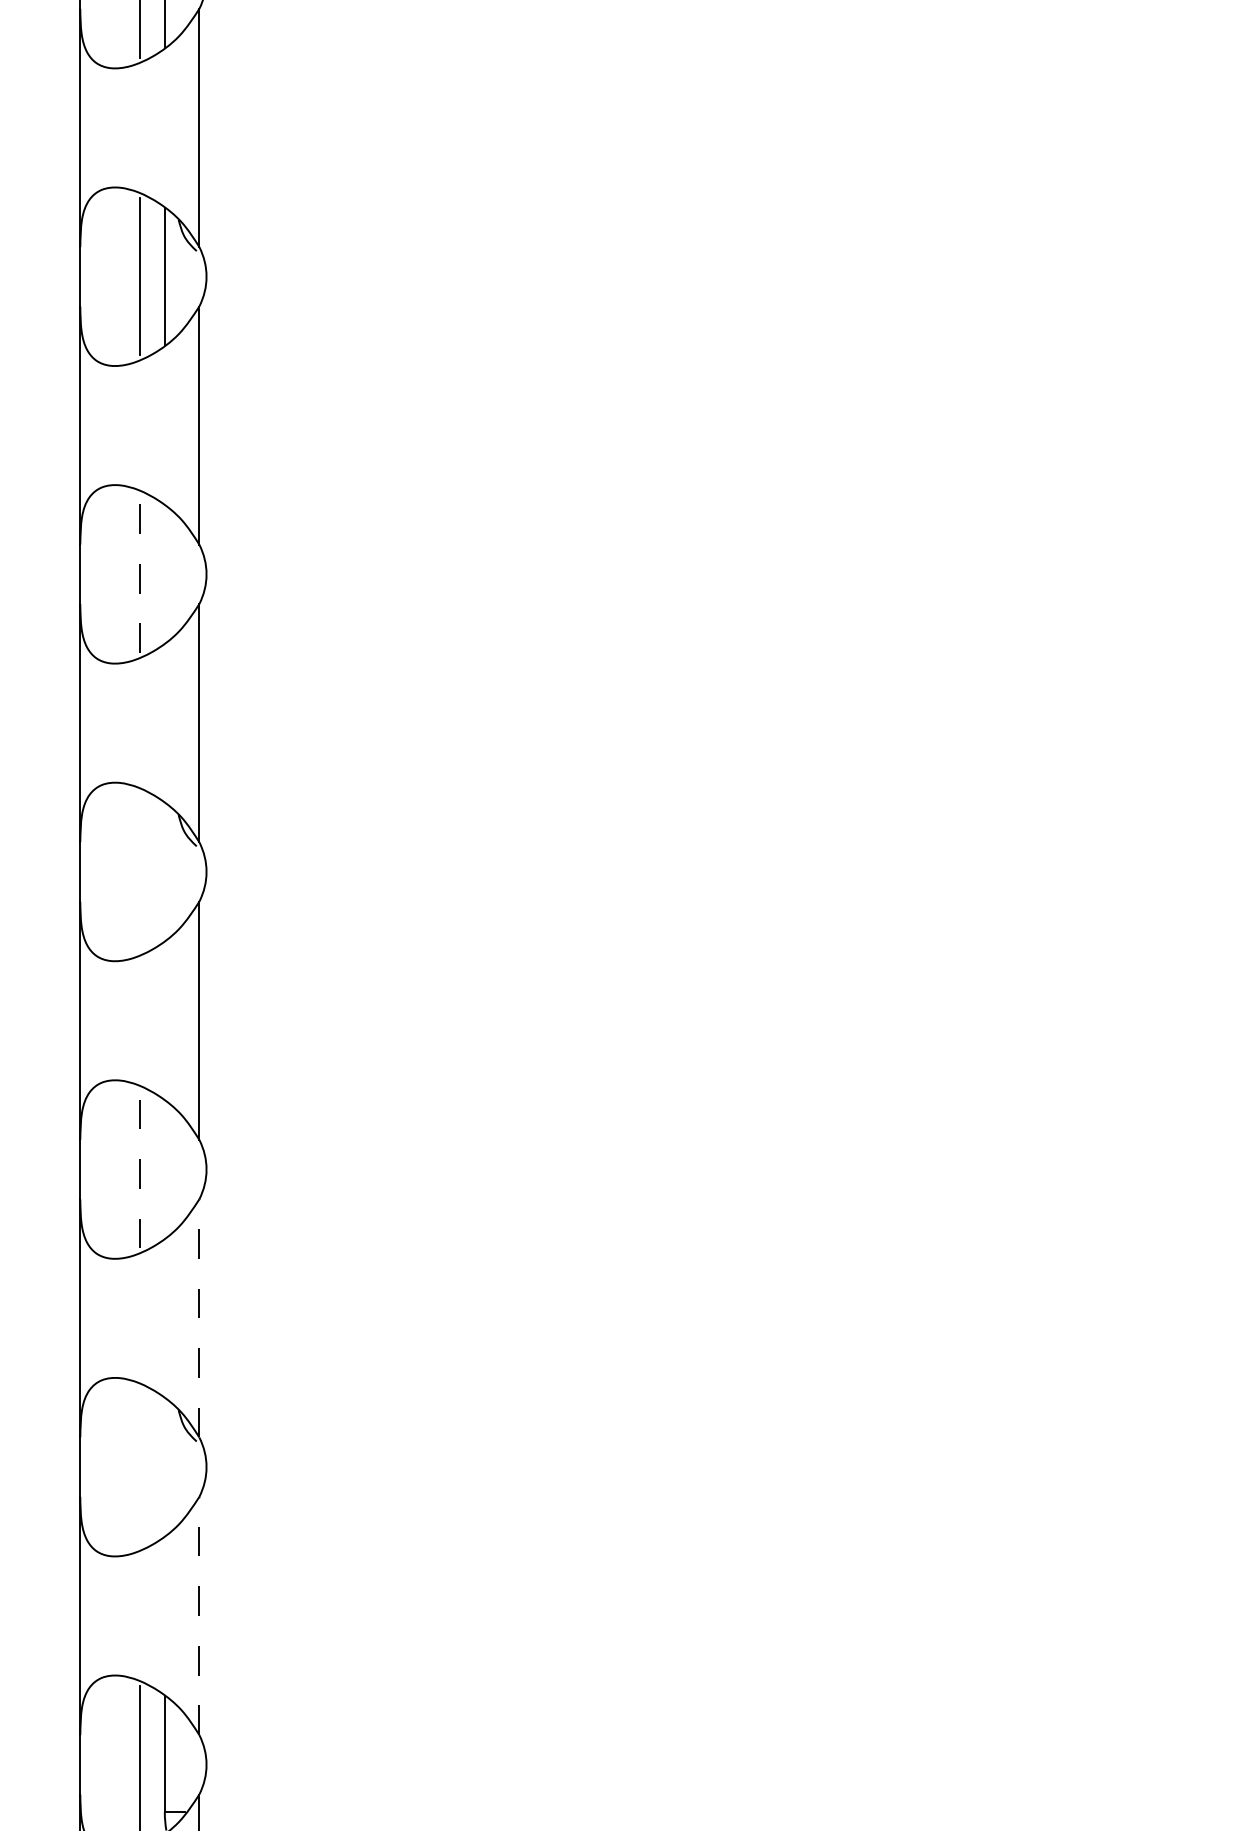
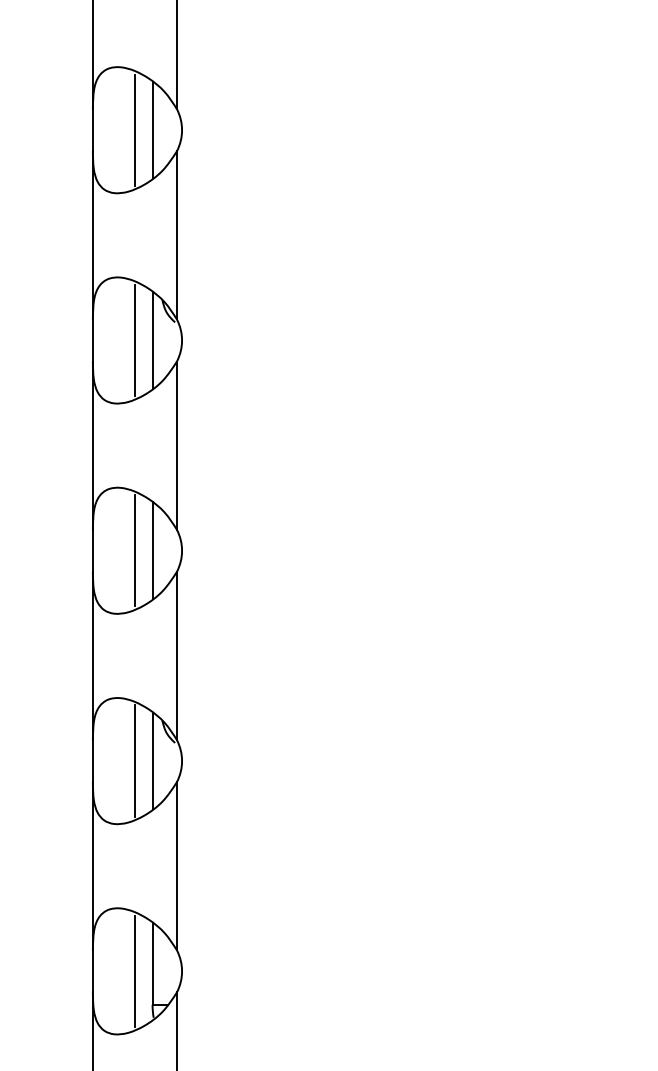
line: (164, 573) -> (152, 129), added
line: (139, 574) -> (134, 130), dashed -> solid
line: (139, 871) -> (134, 340), added
line: (164, 871) -> (152, 340), added
line: (164, 1168) -> (152, 550), added
line: (139, 1169) -> (134, 550), dashed -> solid
line: (199, 1317) -> (177, 655), dashed -> solid
line: (139, 1466) -> (134, 760), added
line: (164, 1466) -> (152, 760), added
line: (199, 1615) -> (177, 865), dashed -> solid

